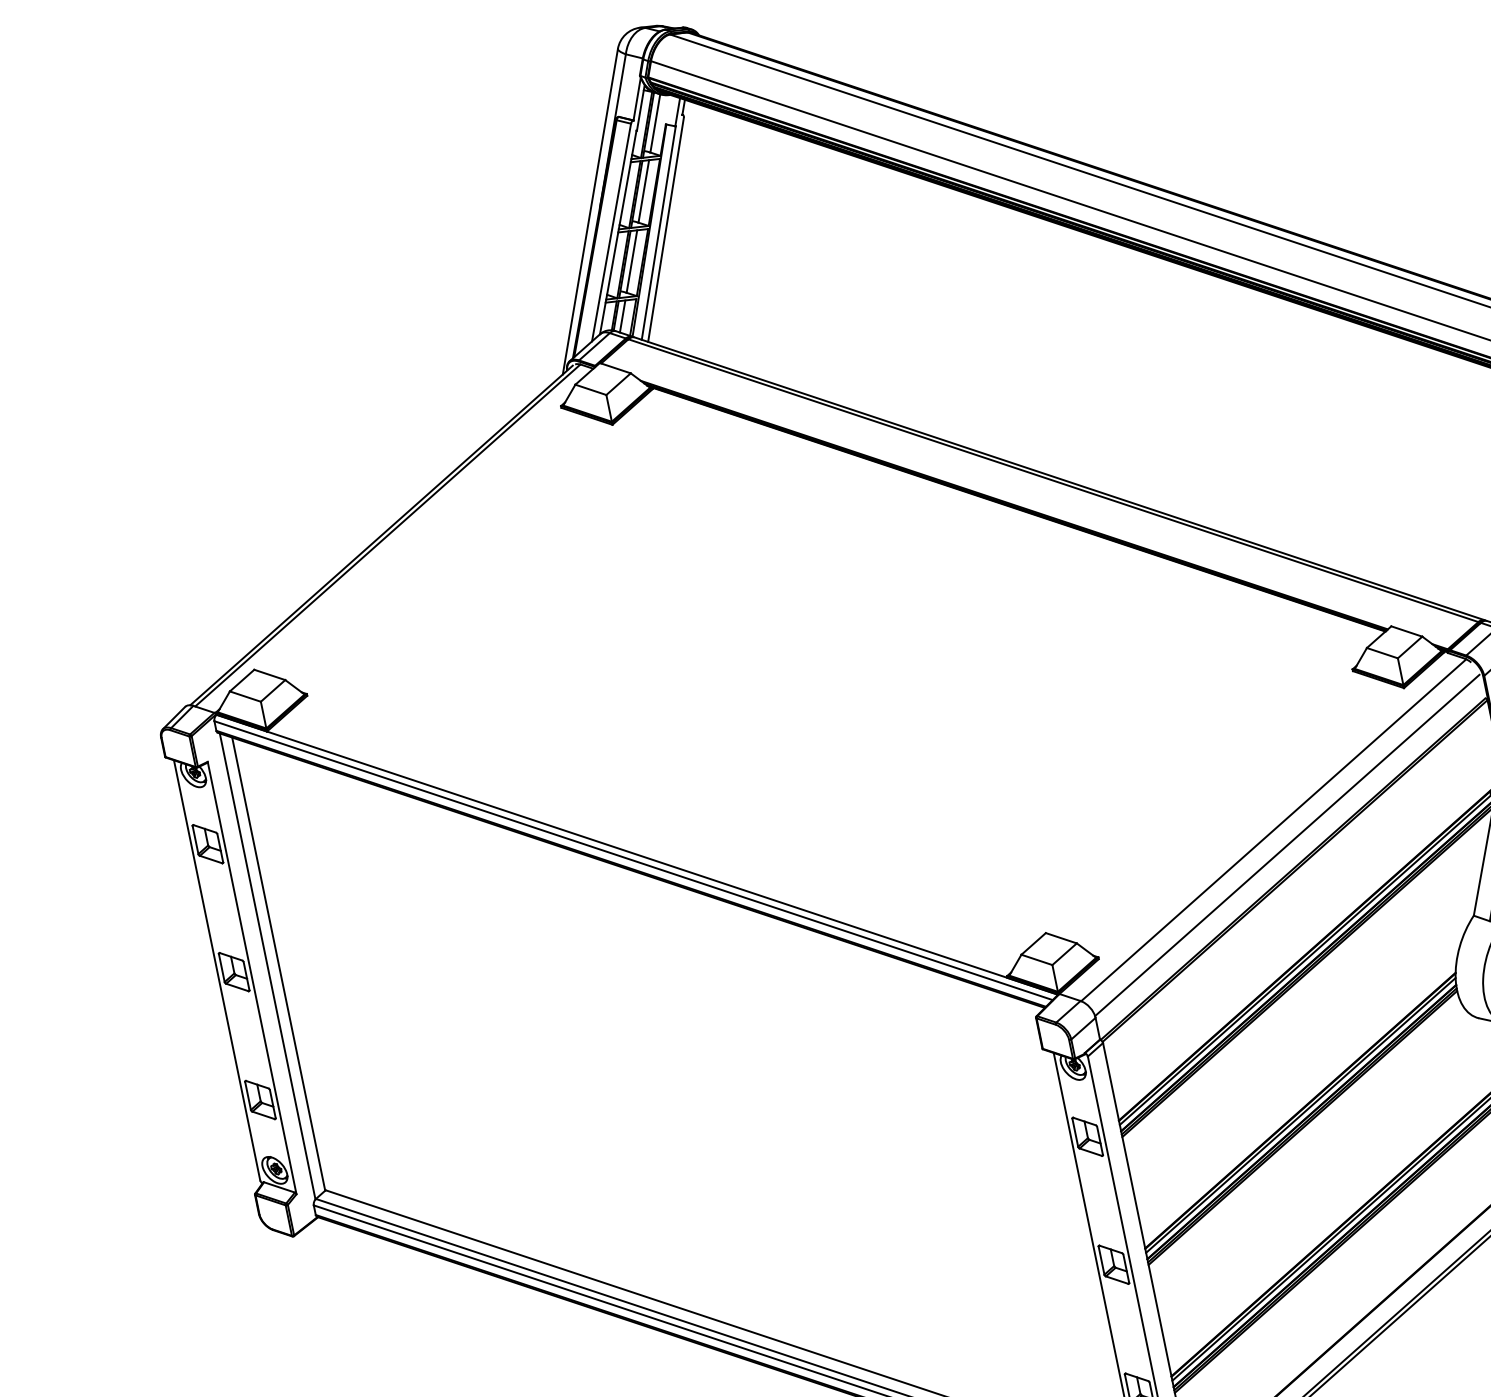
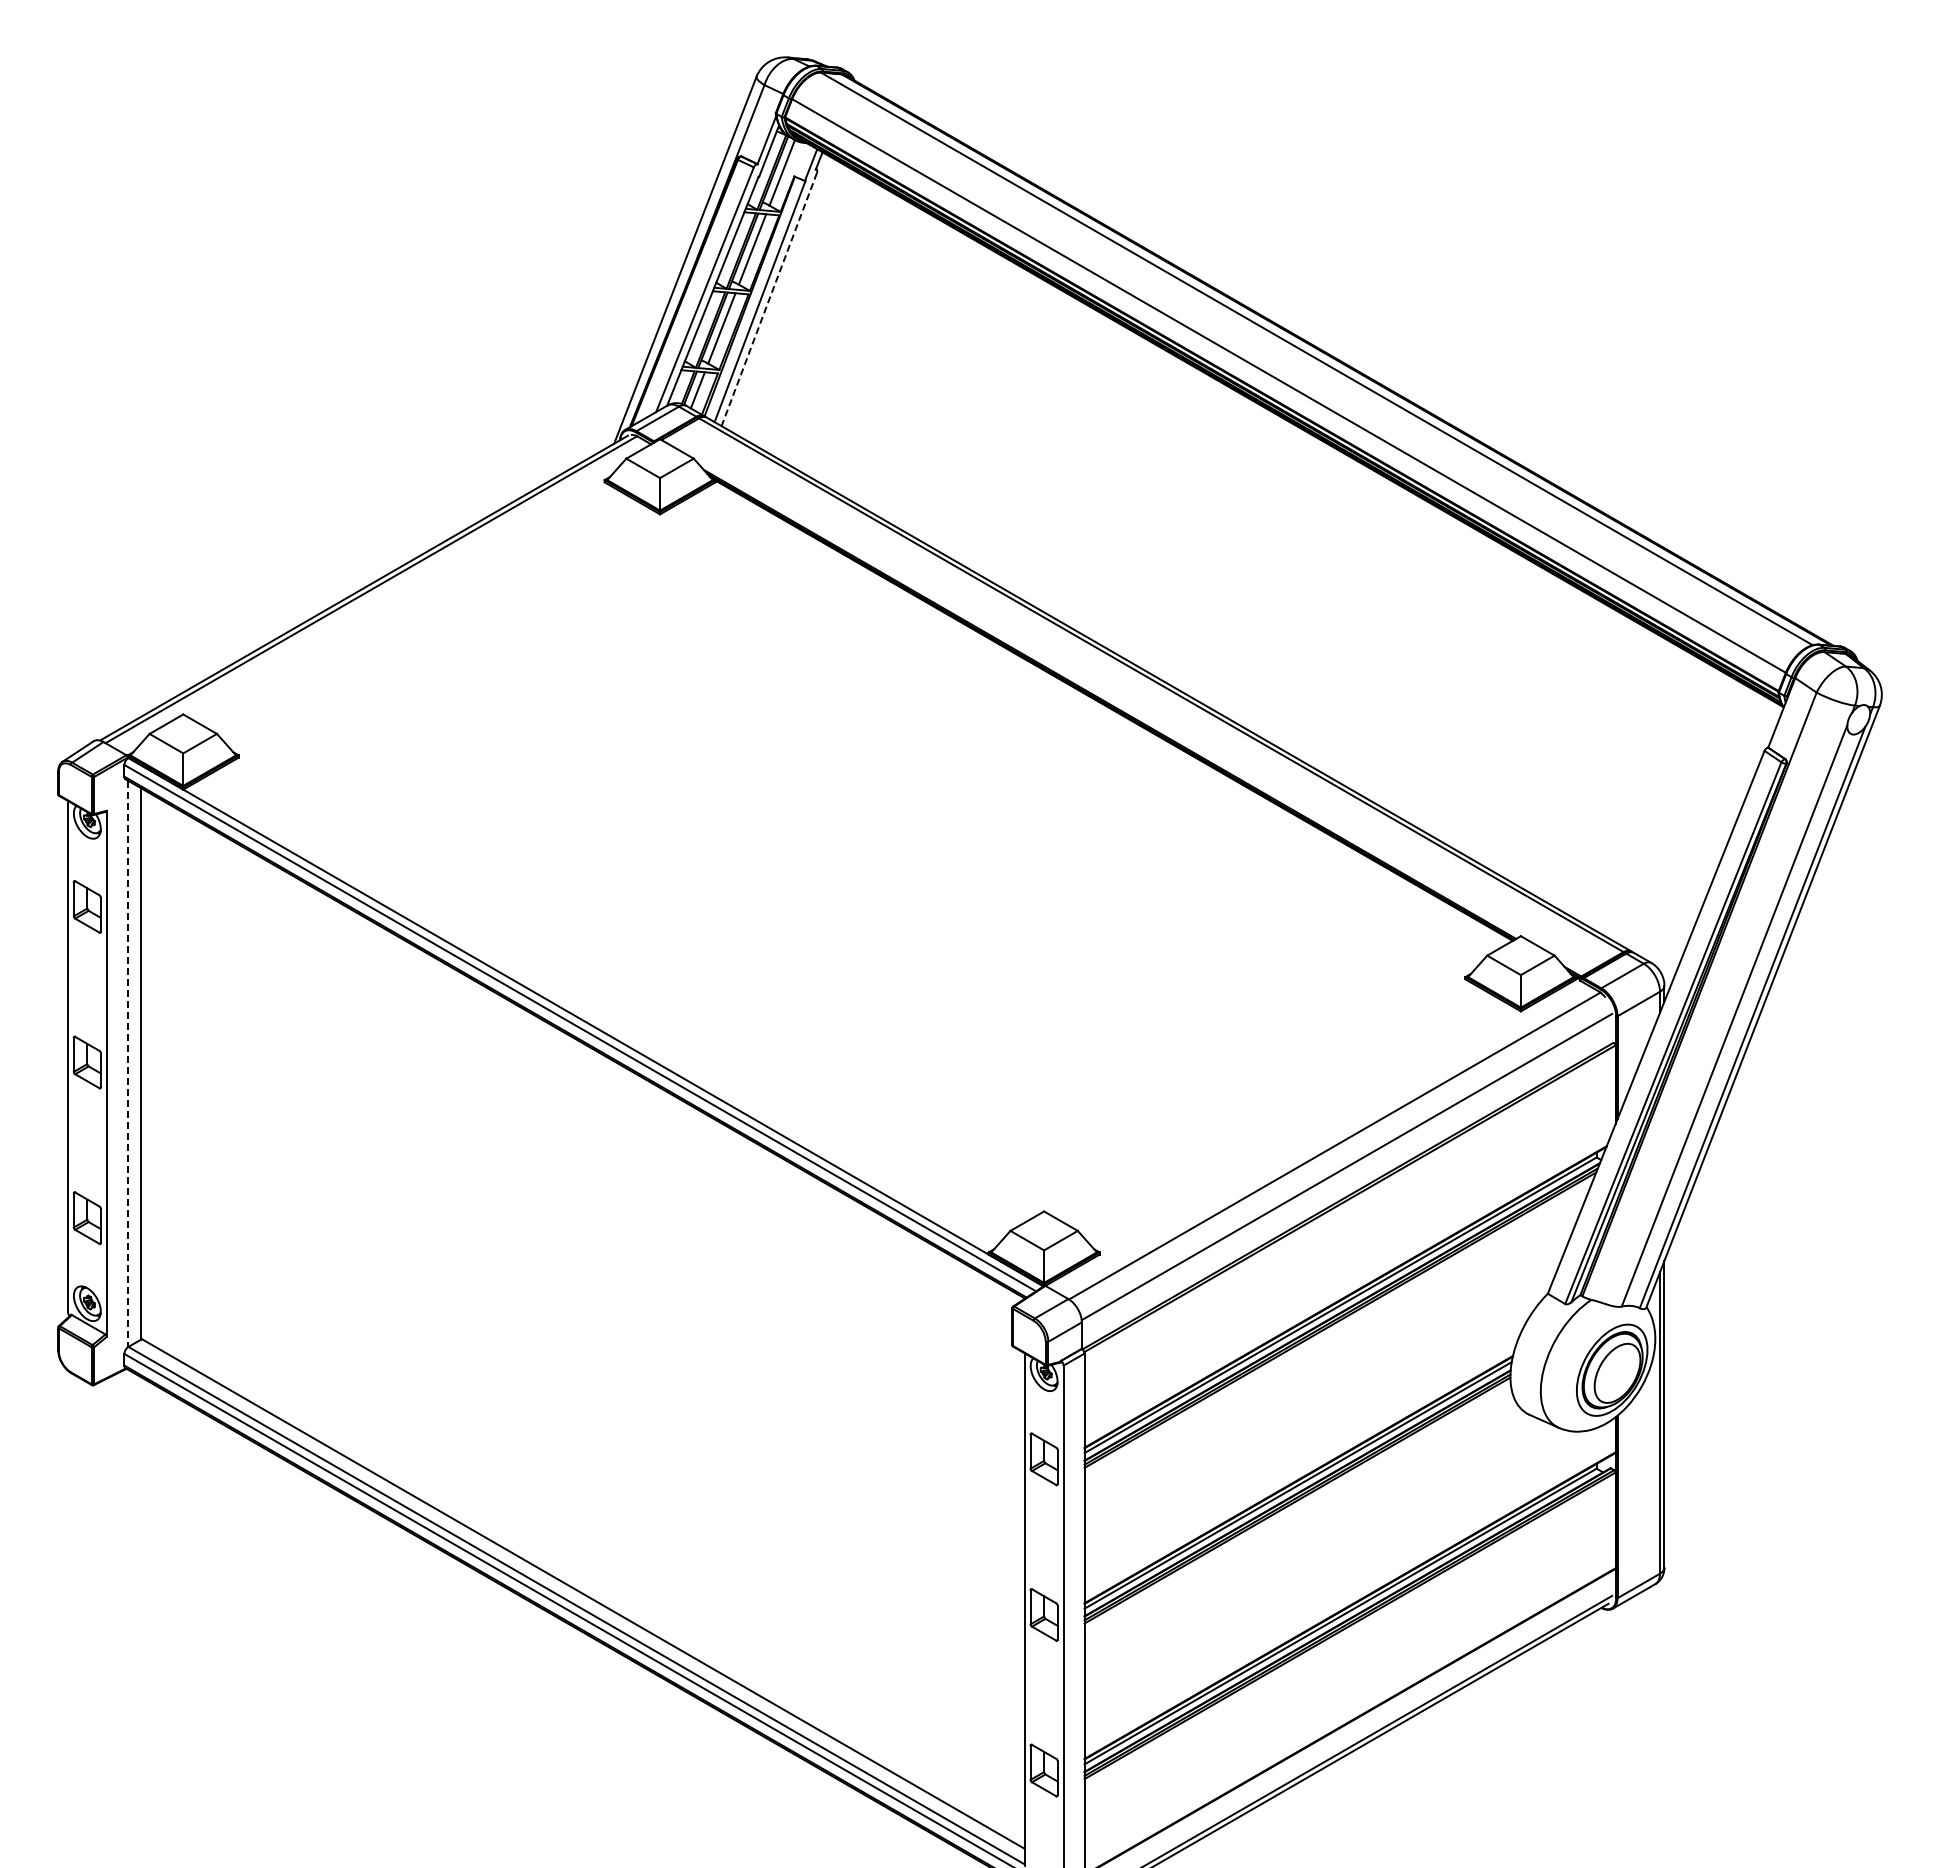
line: (666, 230) -> (769, 300), solid -> dashed
line: (267, 966) -> (127, 1064), solid -> dashed

